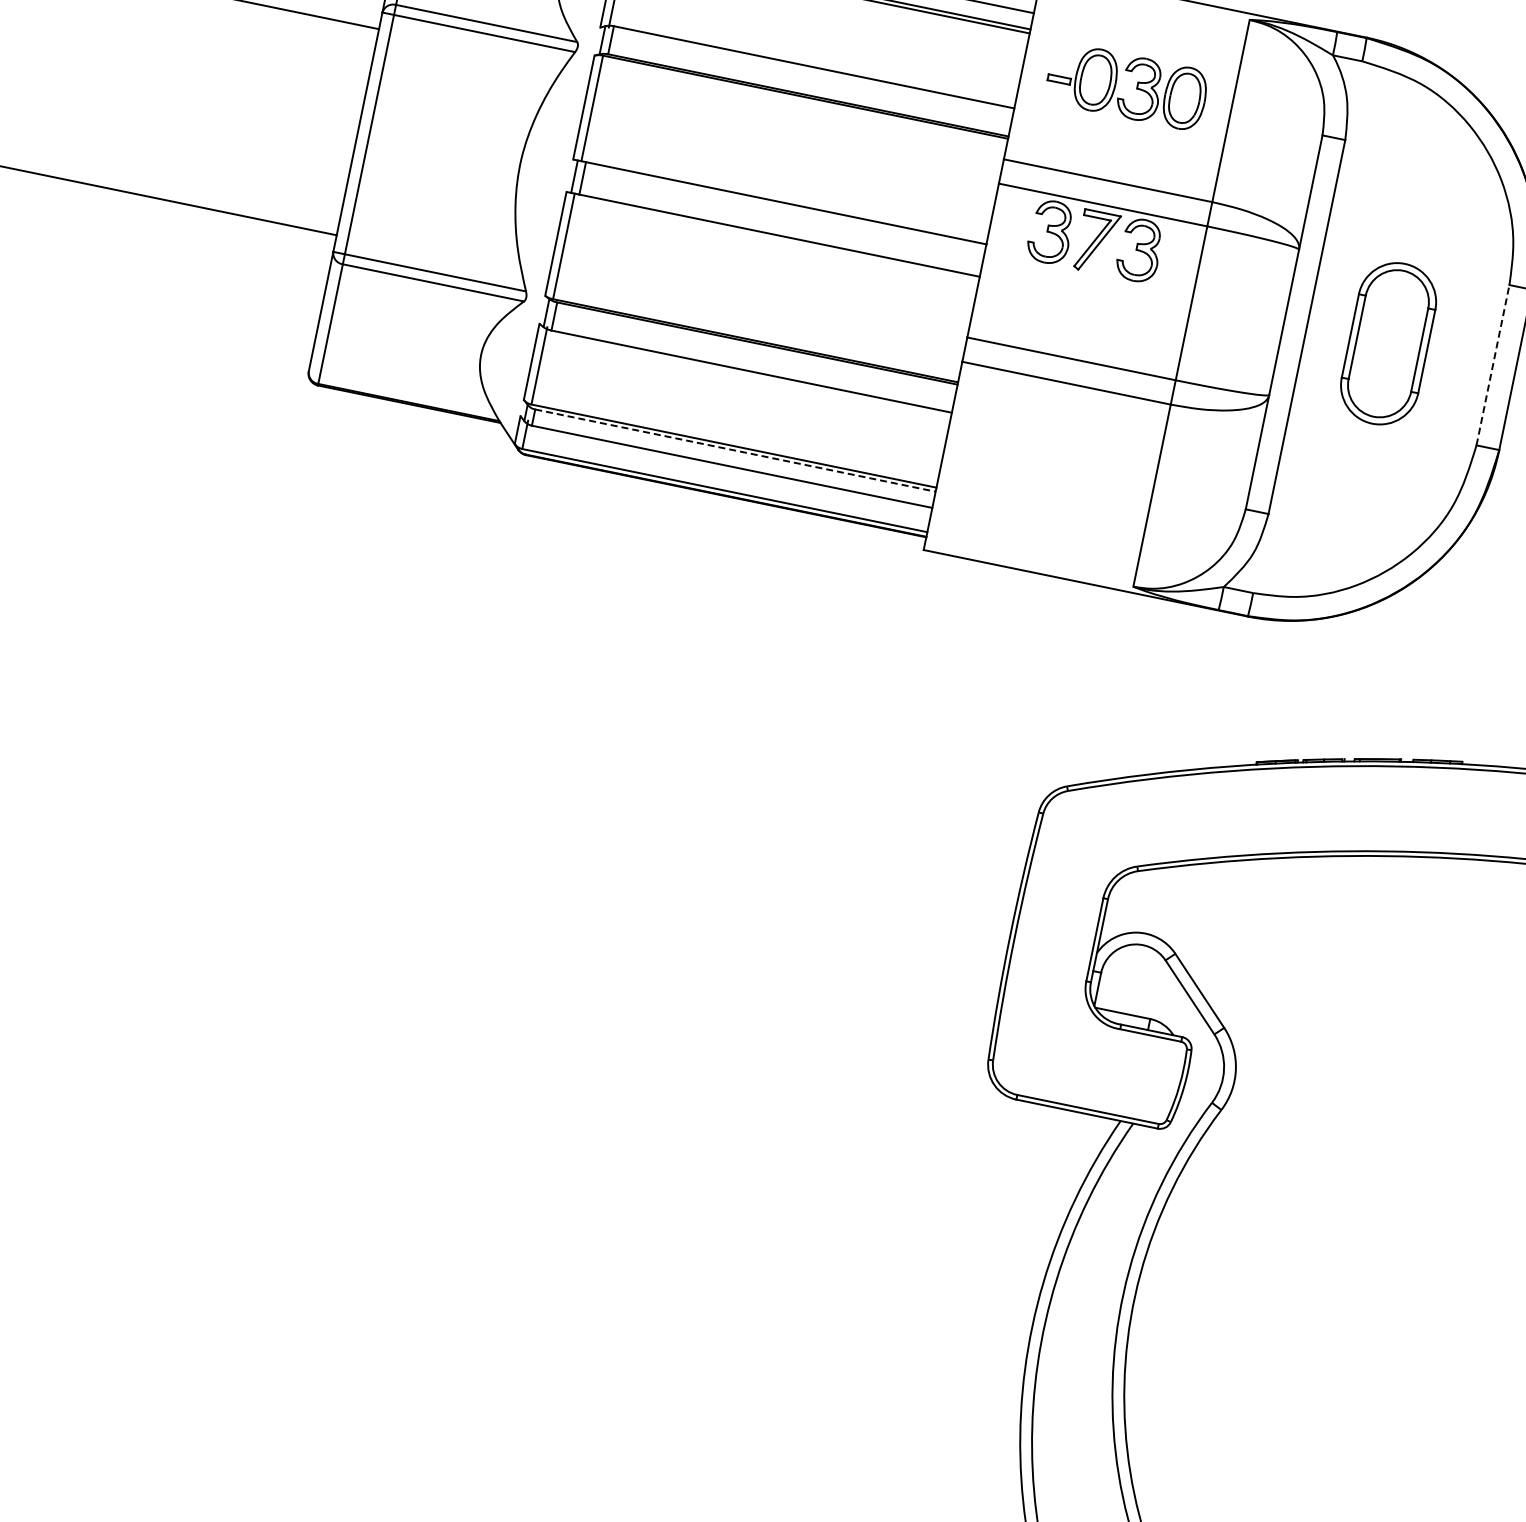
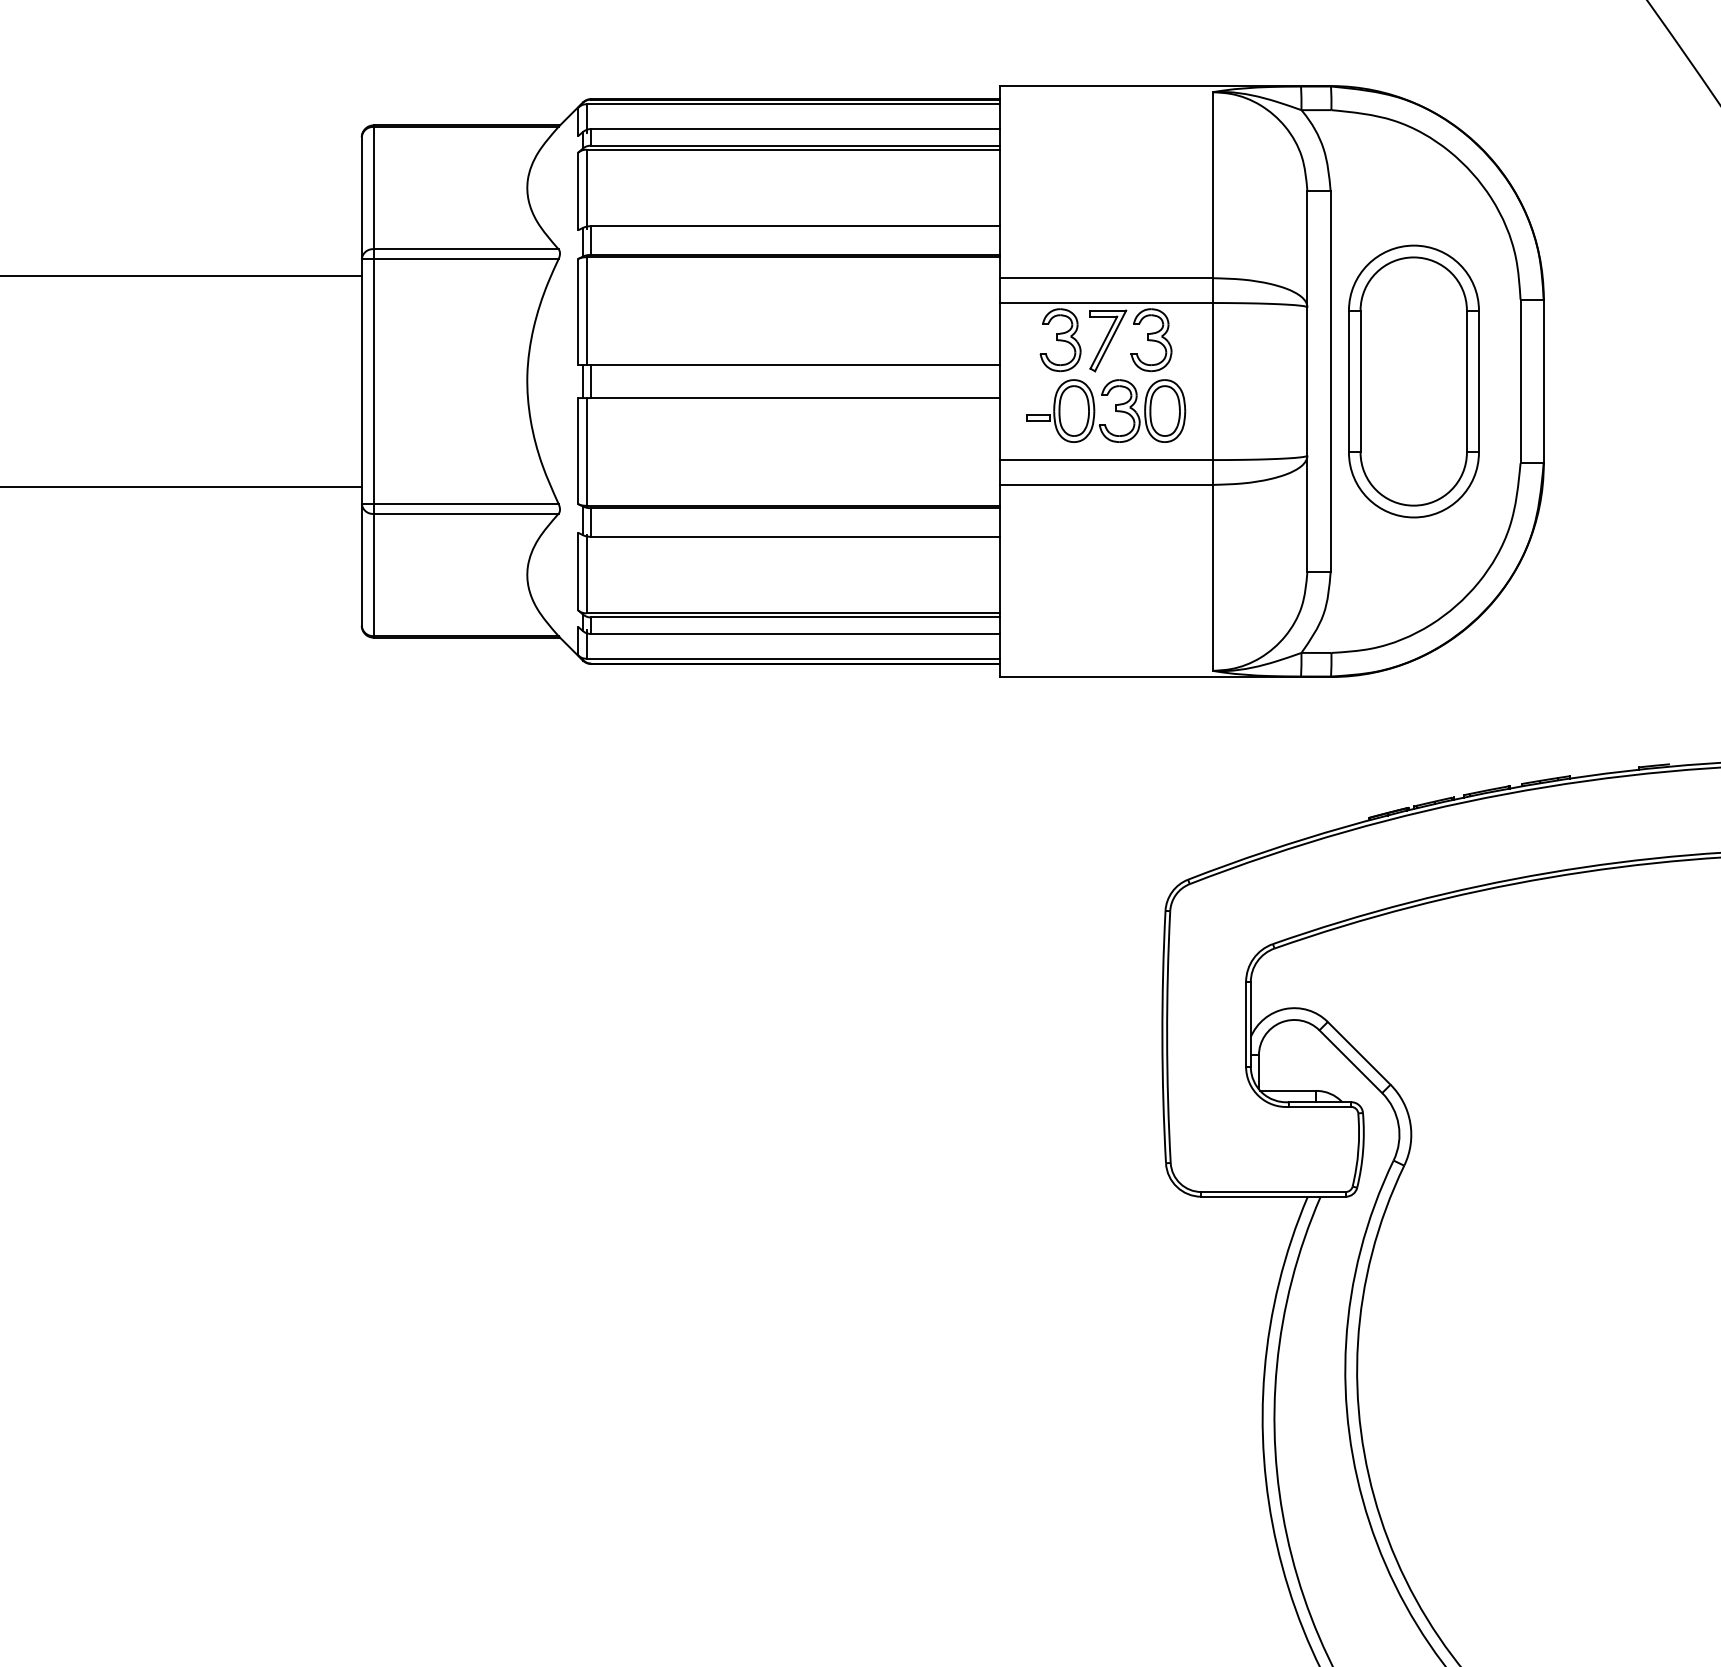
part: (1136, 87) -> (1115, 410), moved
part: (1388, 343) -> (1413, 381), size x1.67
line: (1492, 365) -> (1520, 381), dashed -> solid
line: (736, 450) -> (796, 617), dashed -> solid

